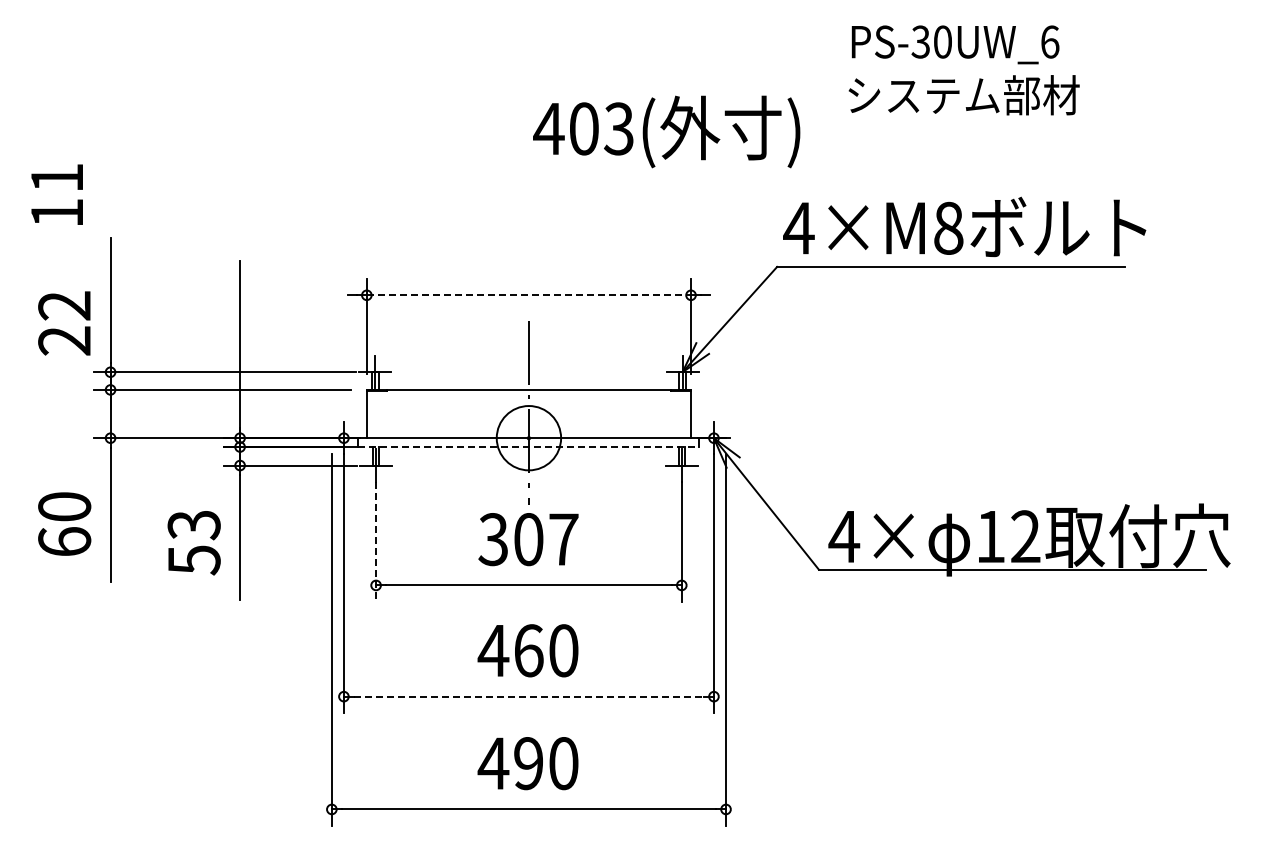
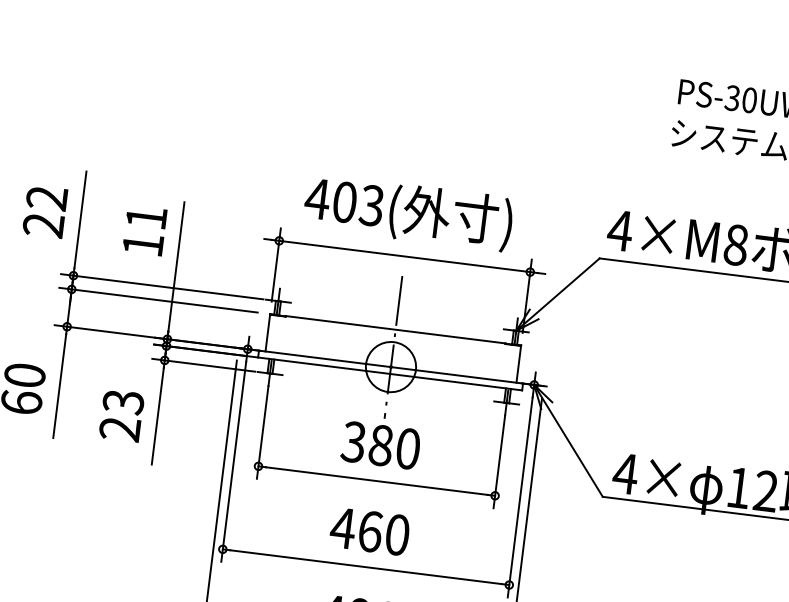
text: (666, 131) -> (408, 212), moved
text: (56, 194) -> (144, 230), moved
line: (529, 295) -> (405, 256), dashed -> solid
text: (64, 323) -> (45, 211), moved
line: (528, 447) -> (389, 374), dashed -> solid
text: (546, 539) -> (394, 447), 307 -> 380
line: (376, 541) -> (263, 432), dashed -> solid
text: (193, 560) -> (119, 429), 53 -> 23
line: (529, 696) -> (366, 567), dashed -> solid

